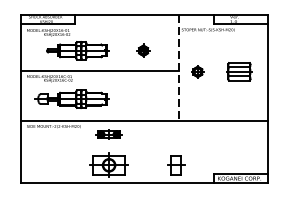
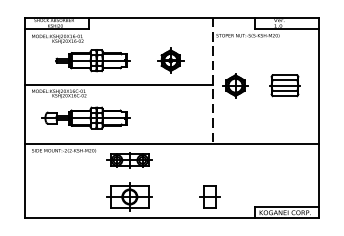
part: (143, 50) -> (170, 60), size x1.67
part: (197, 71) -> (235, 85), size x1.67
part: (108, 134) -> (129, 160), size x1.43

